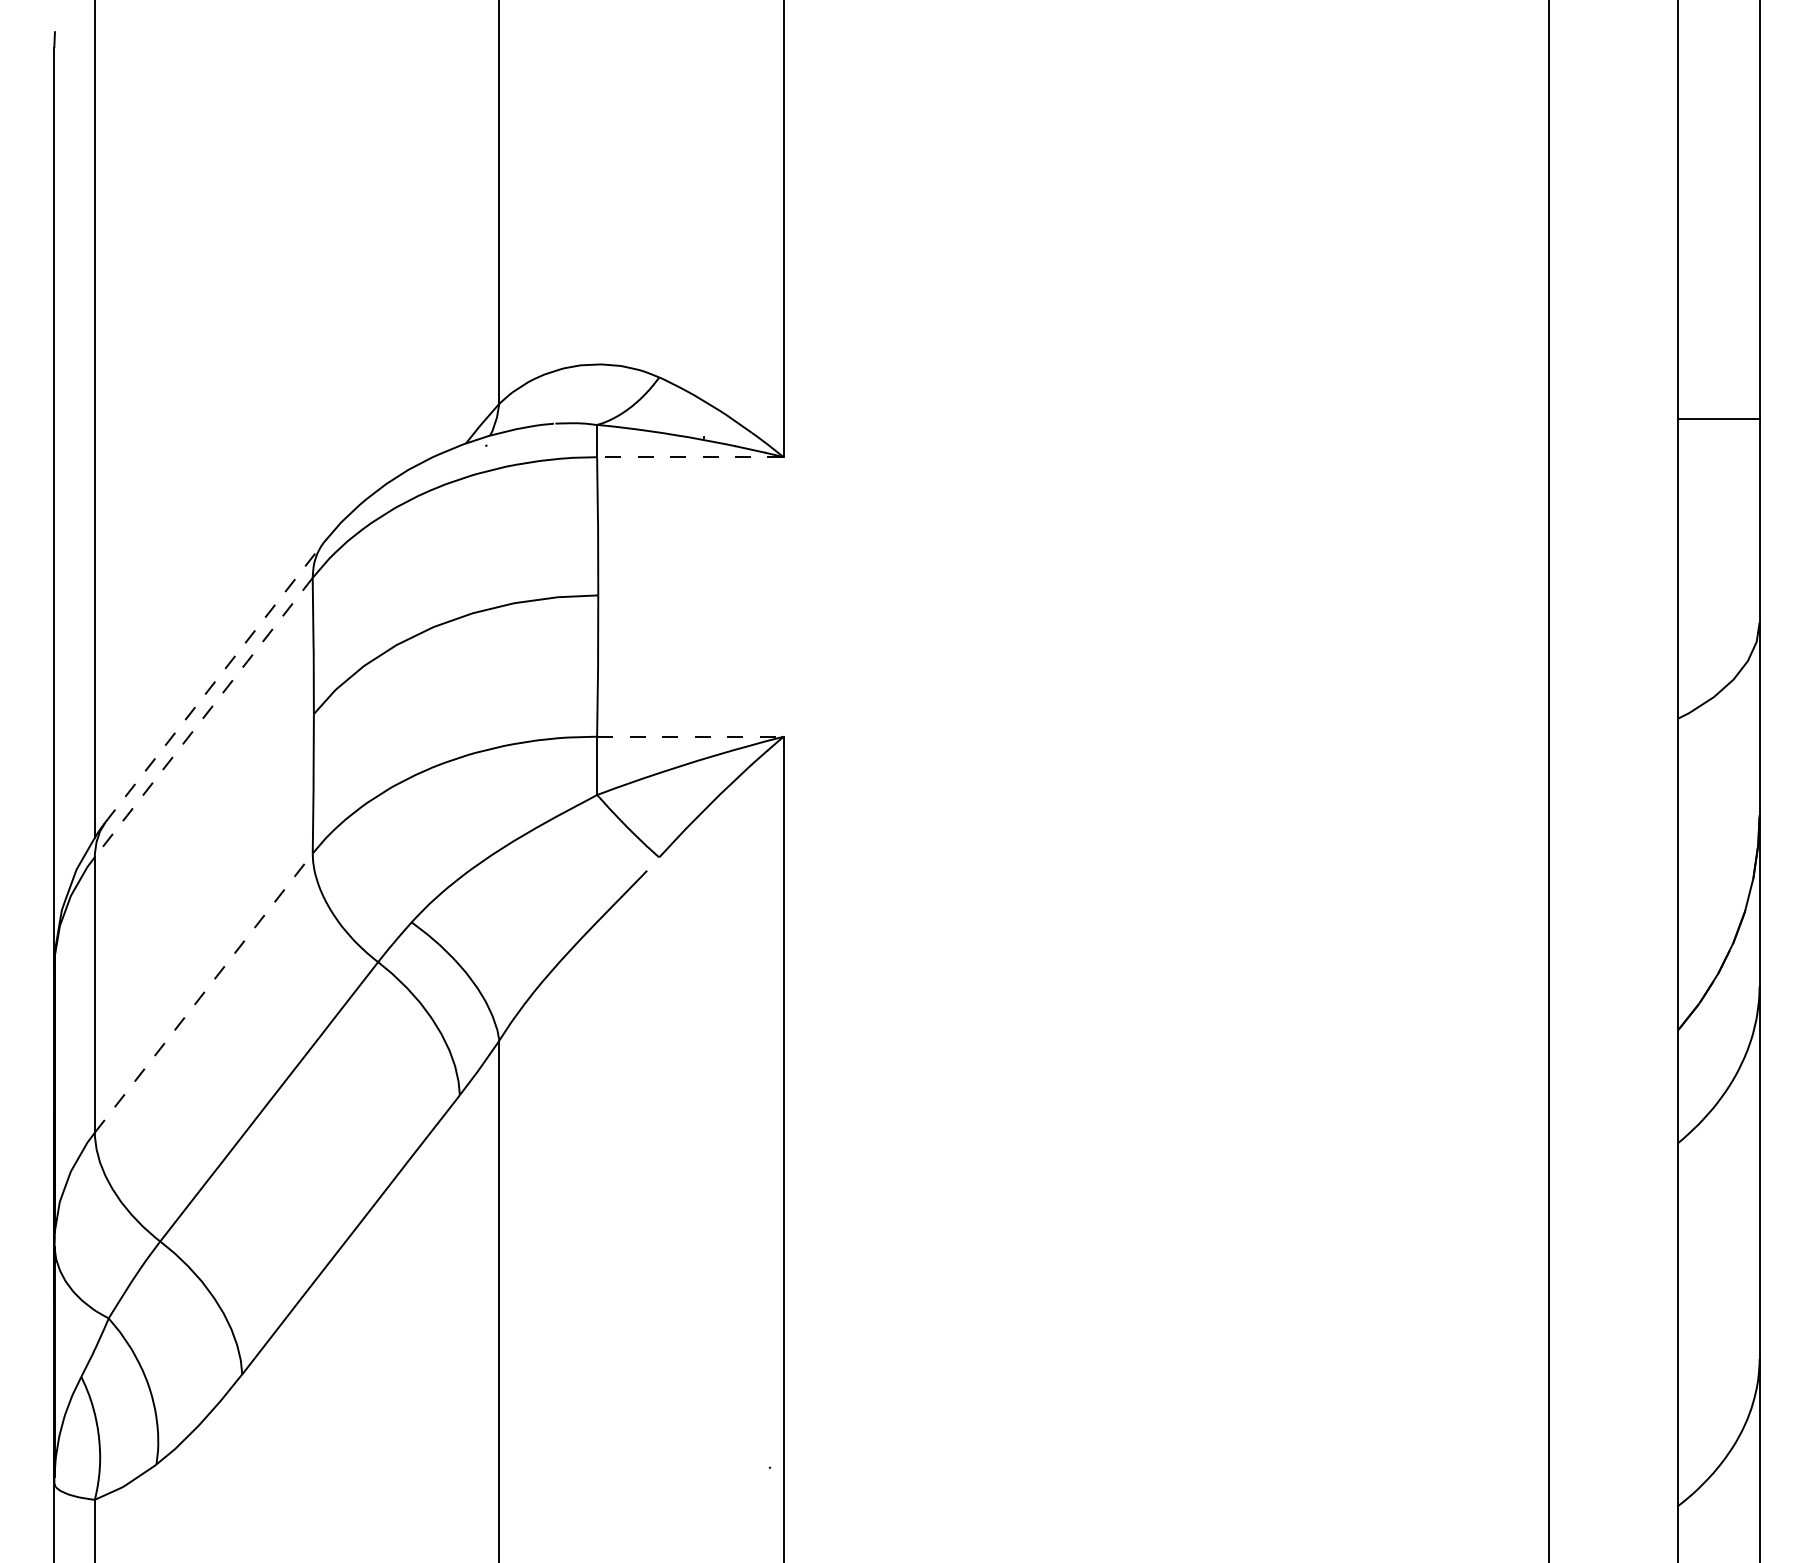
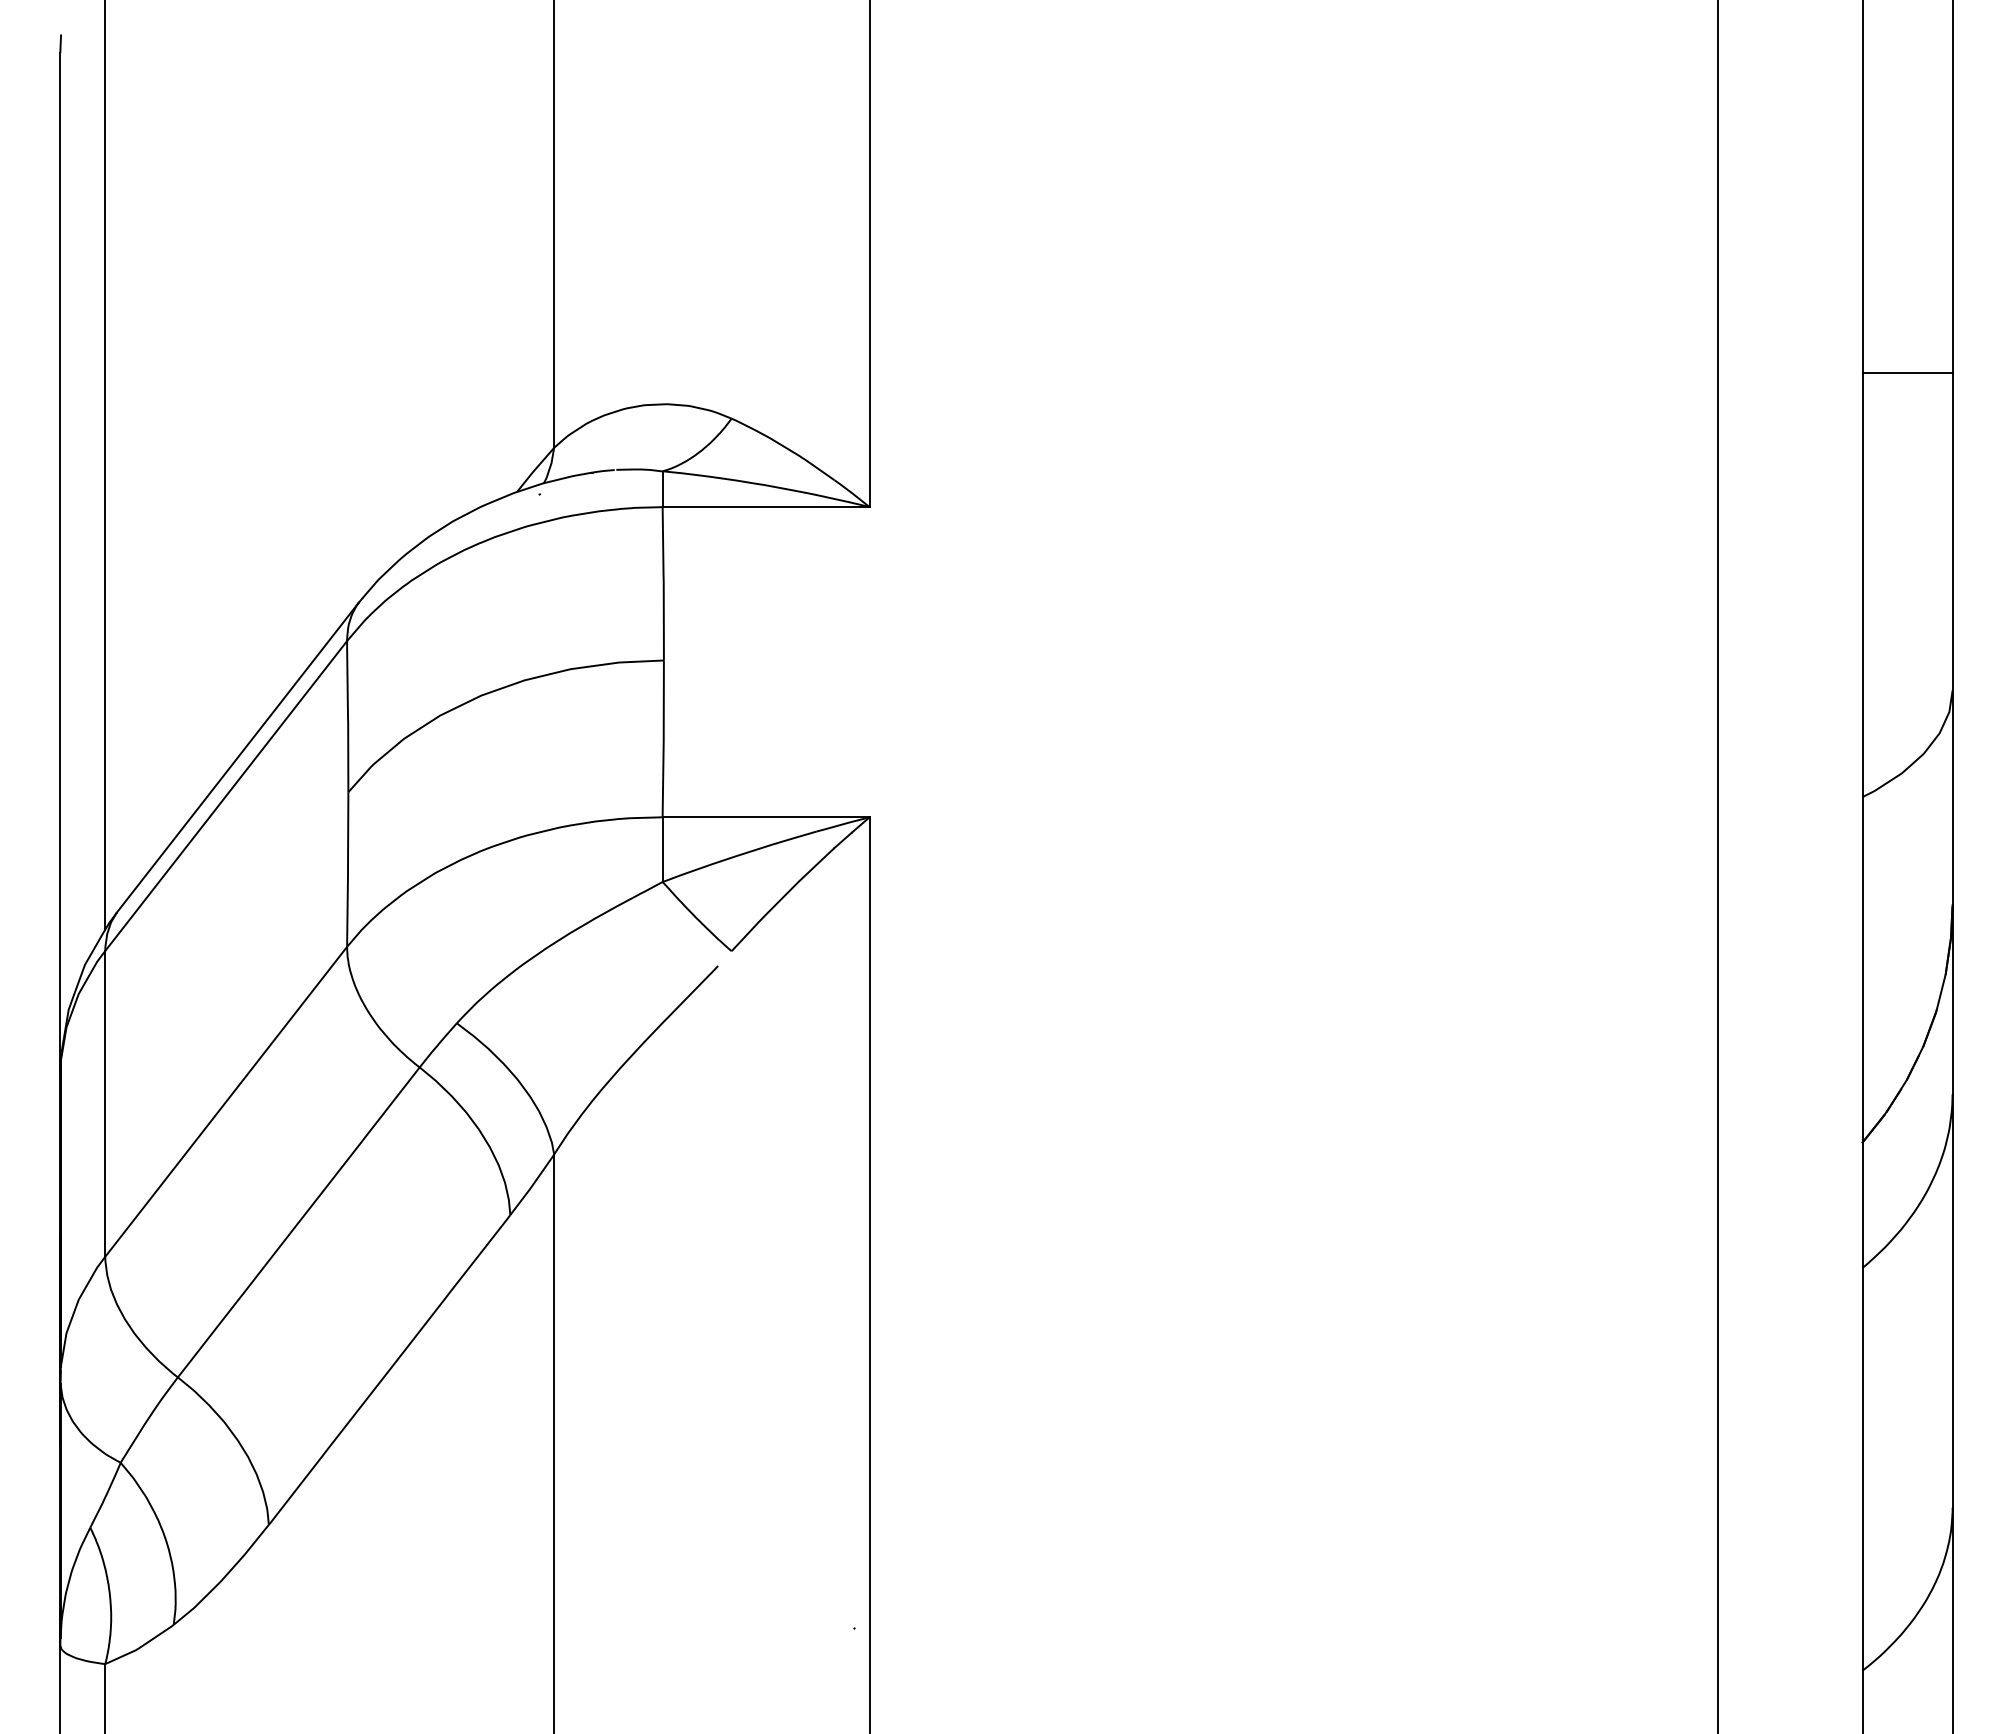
line: (1718, 418) -> (1907, 372), moved
line: (690, 457) -> (766, 507), dashed -> solid
line: (213, 682) -> (237, 757), dashed -> solid
line: (204, 717) -> (226, 796), dashed -> solid
line: (690, 736) -> (766, 817), dashed -> solid
line: (204, 992) -> (226, 1101), dashed -> solid

